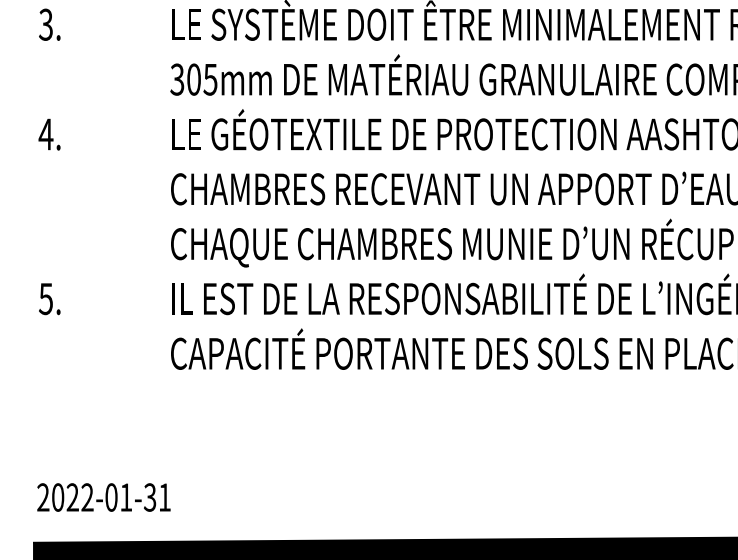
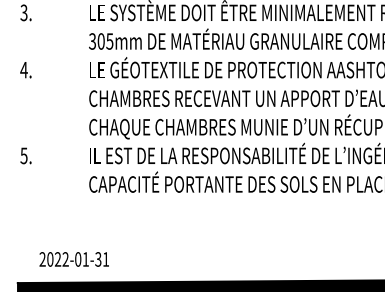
text: (102, 497) -> (73, 259), moved

